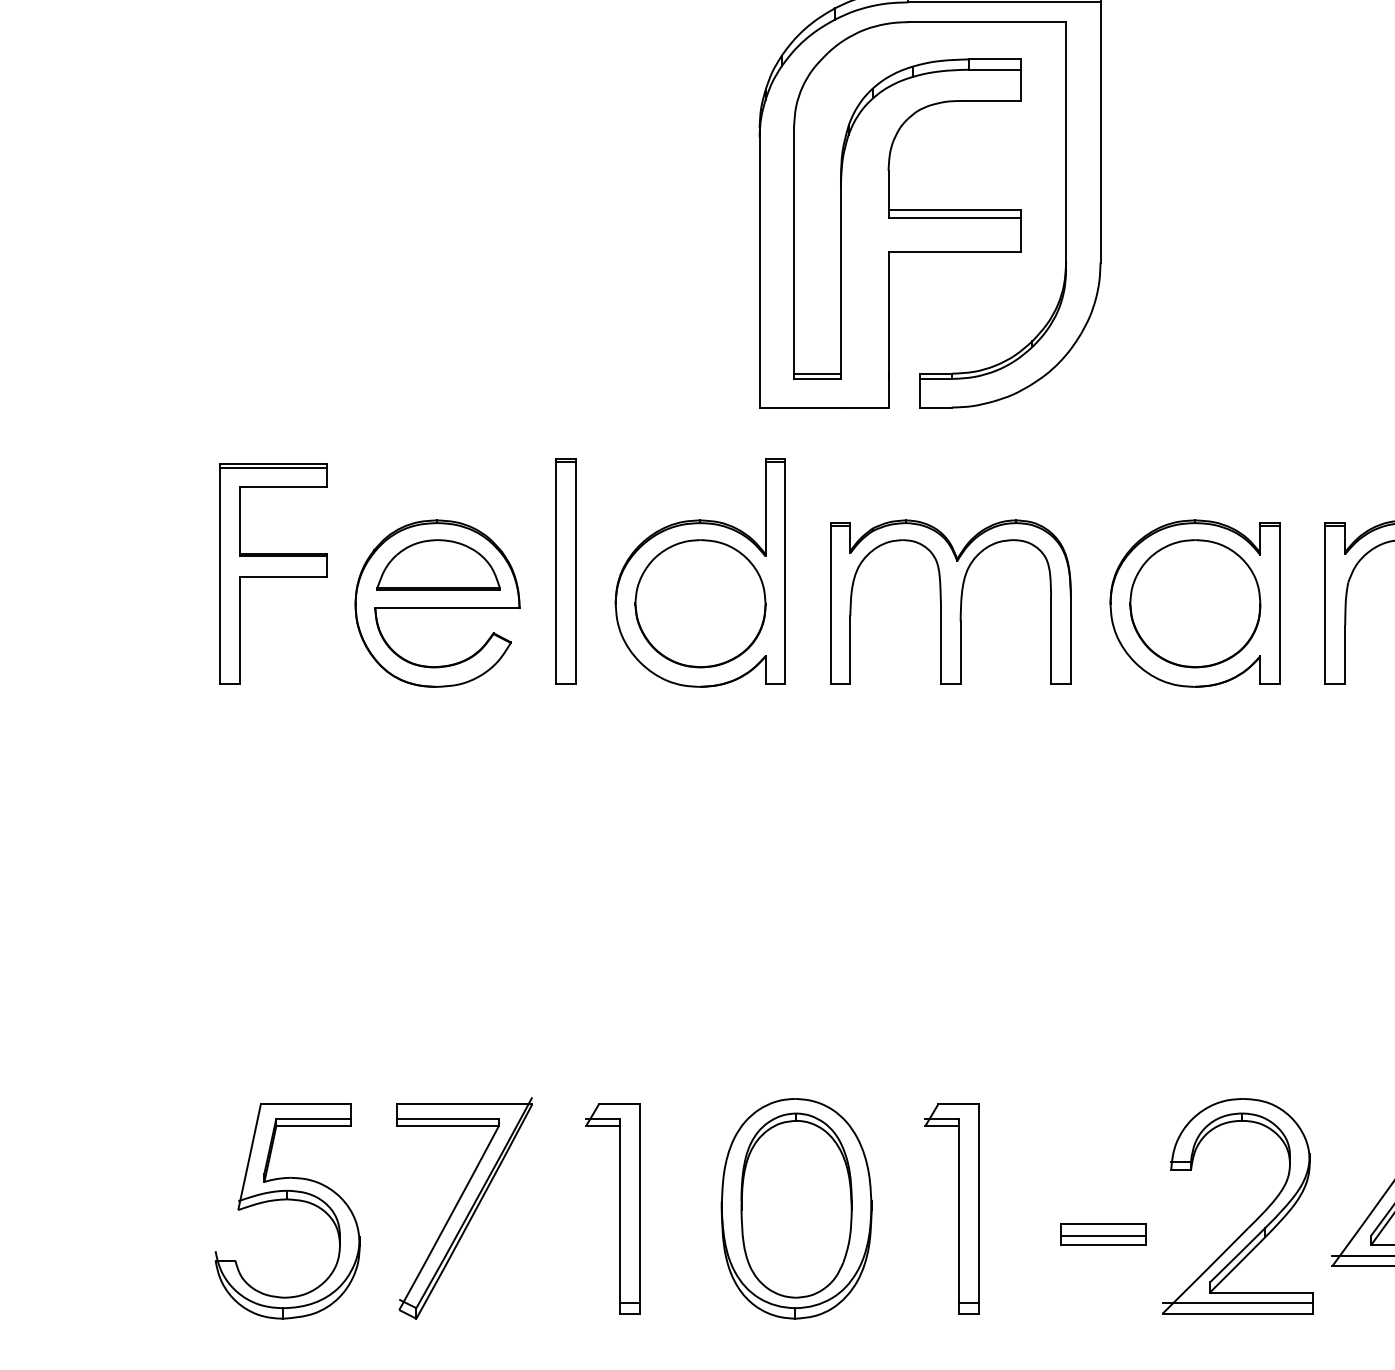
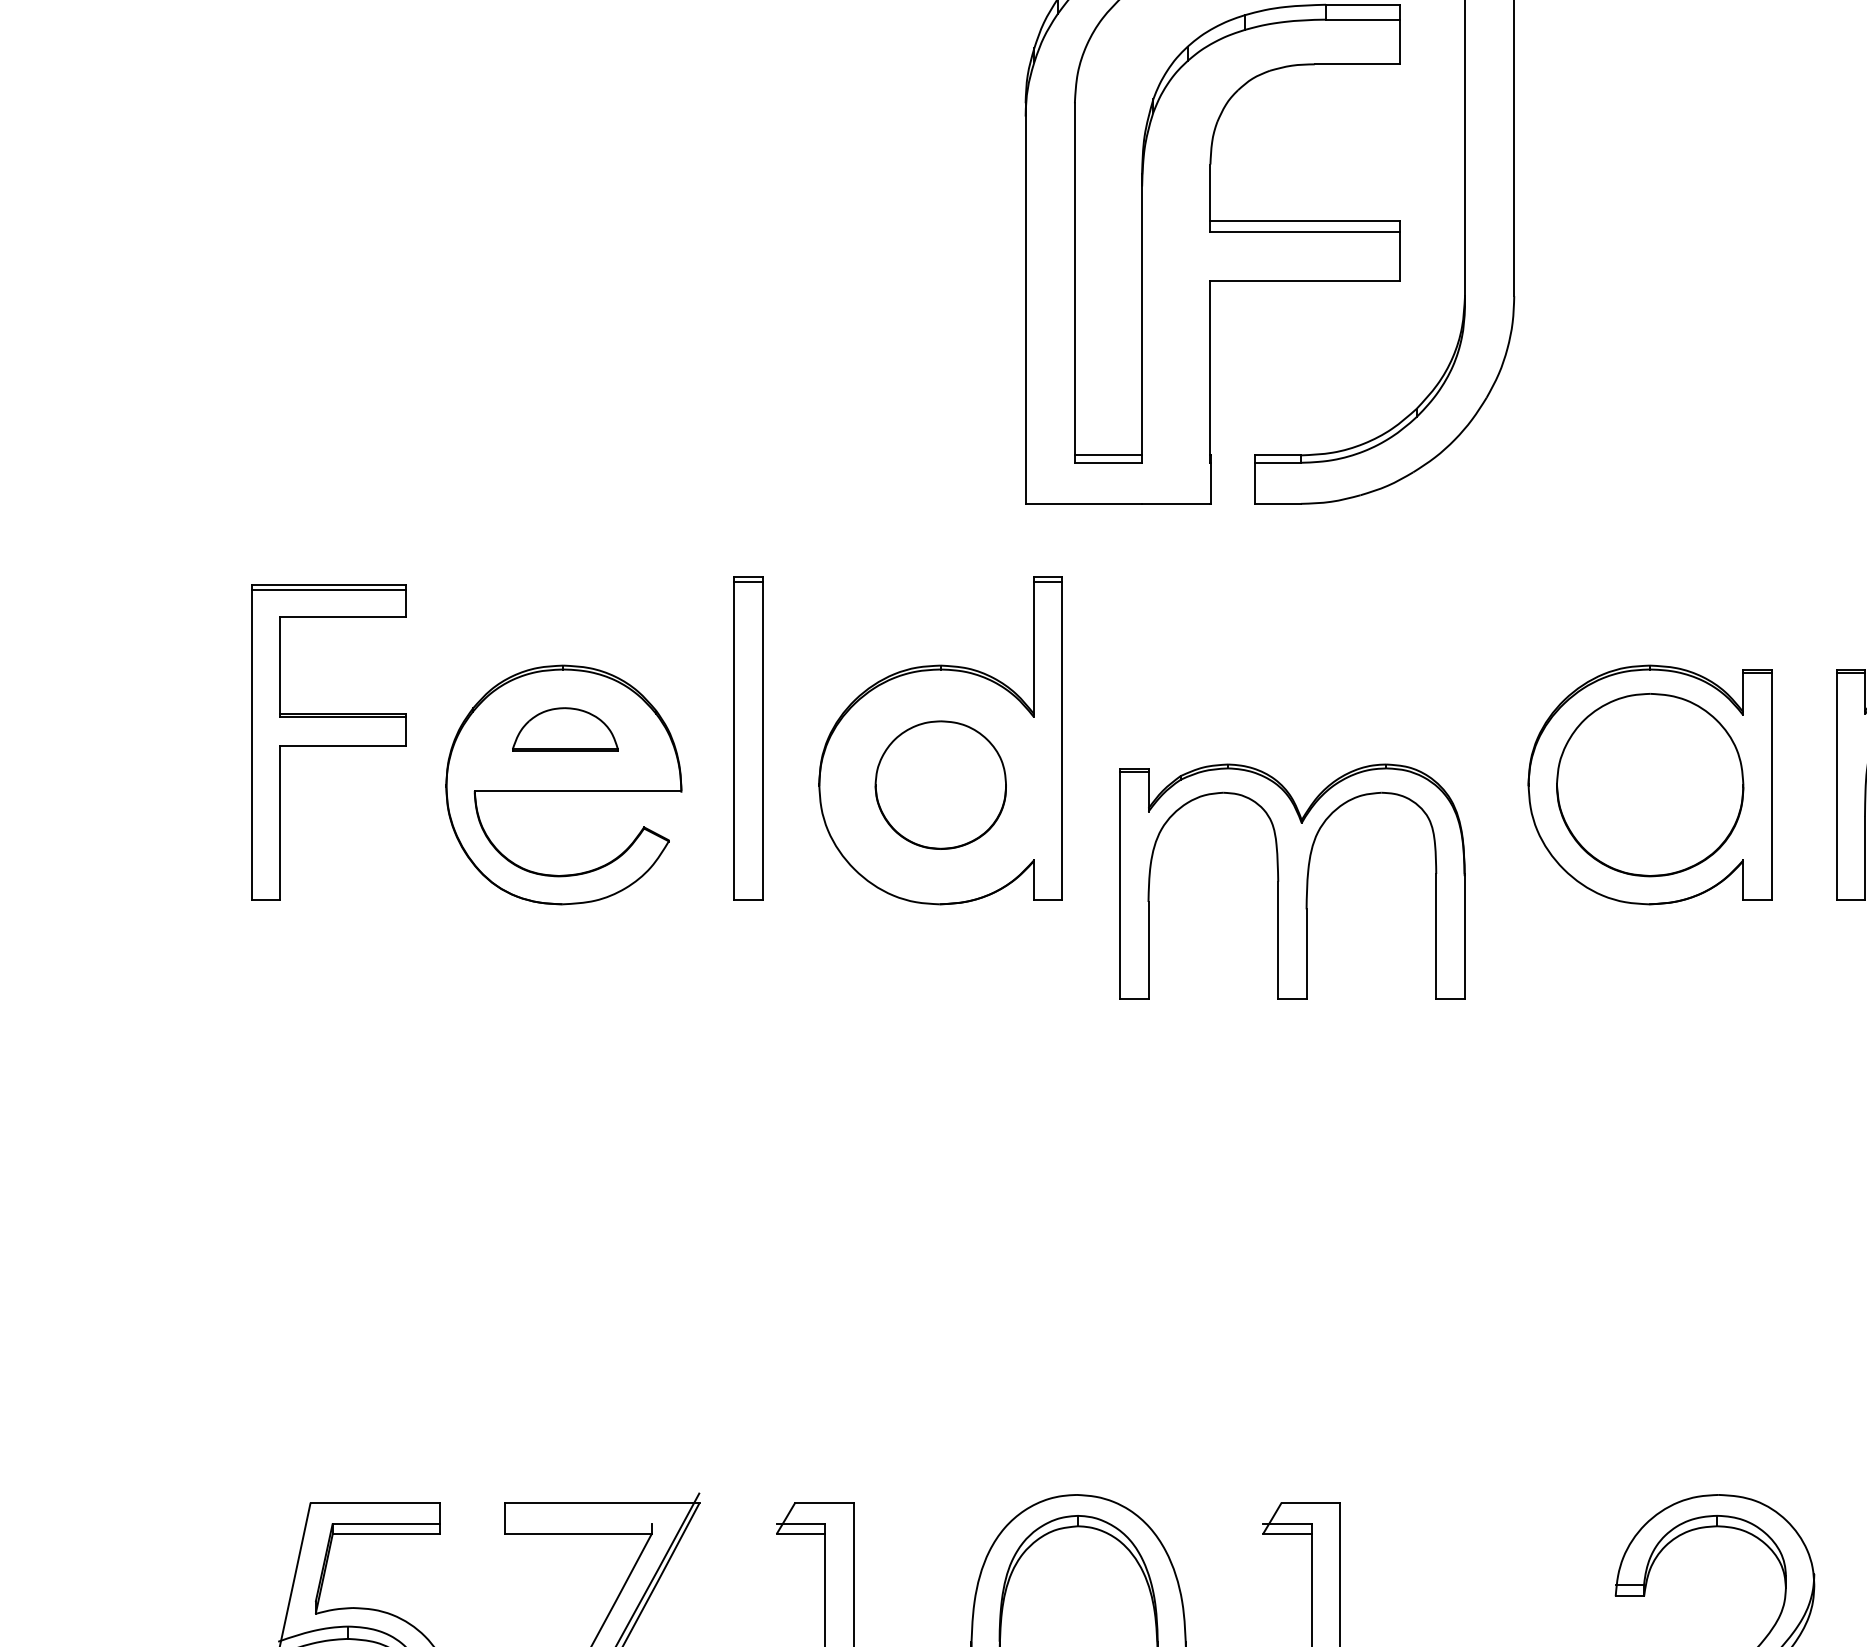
part: (438, 564) -> (565, 728), size x0.6
part: (950, 601) -> (1292, 880), moved
part: (700, 603) -> (940, 784), size x0.7
line: (447, 1118) -> (578, 1522), removed

